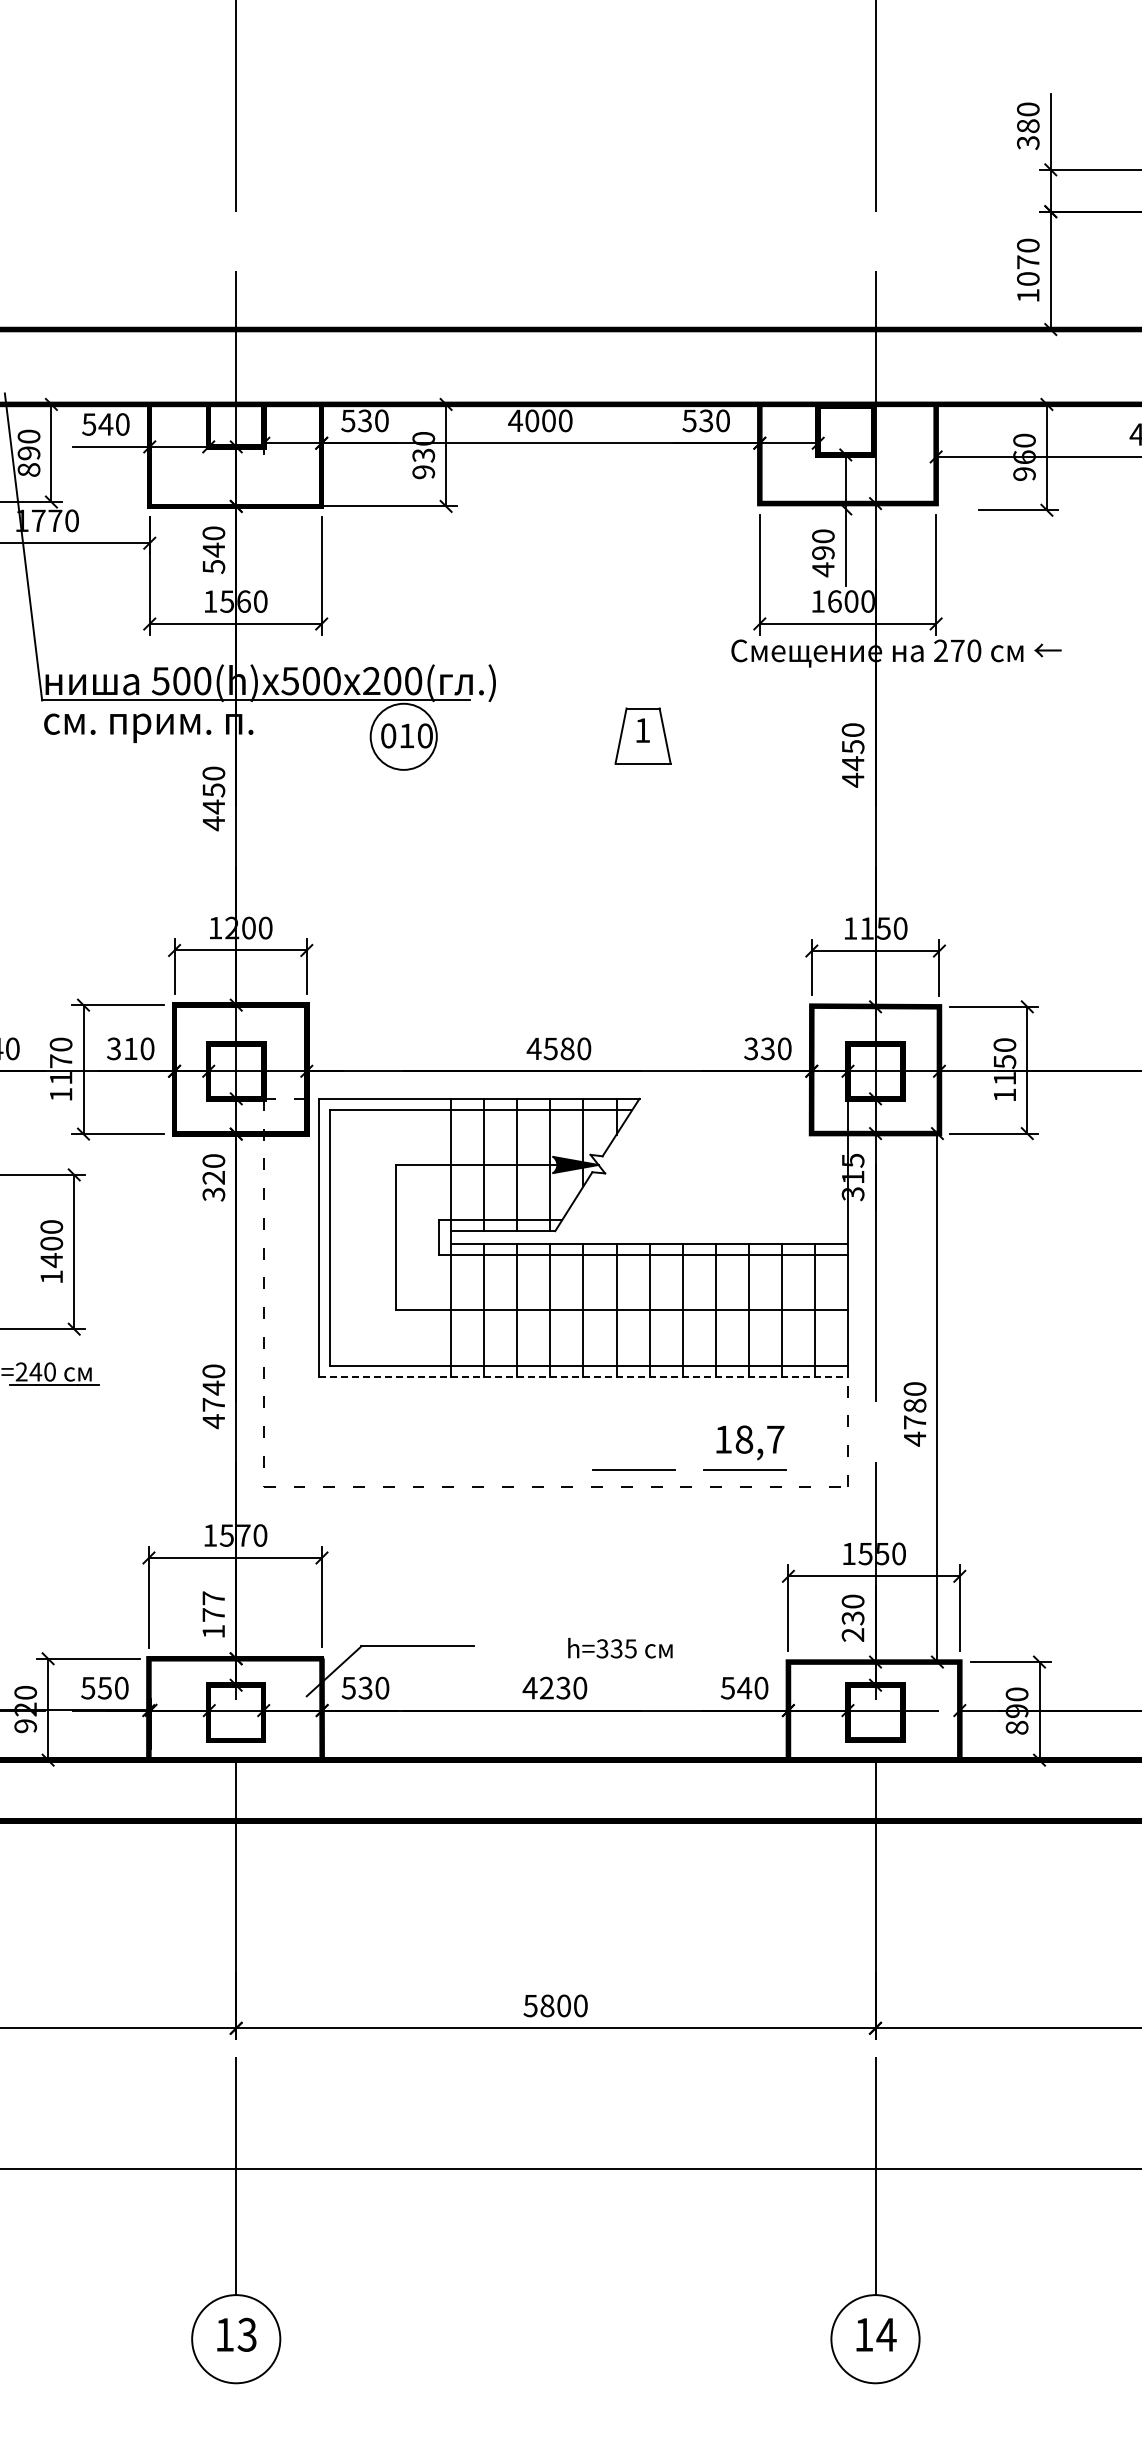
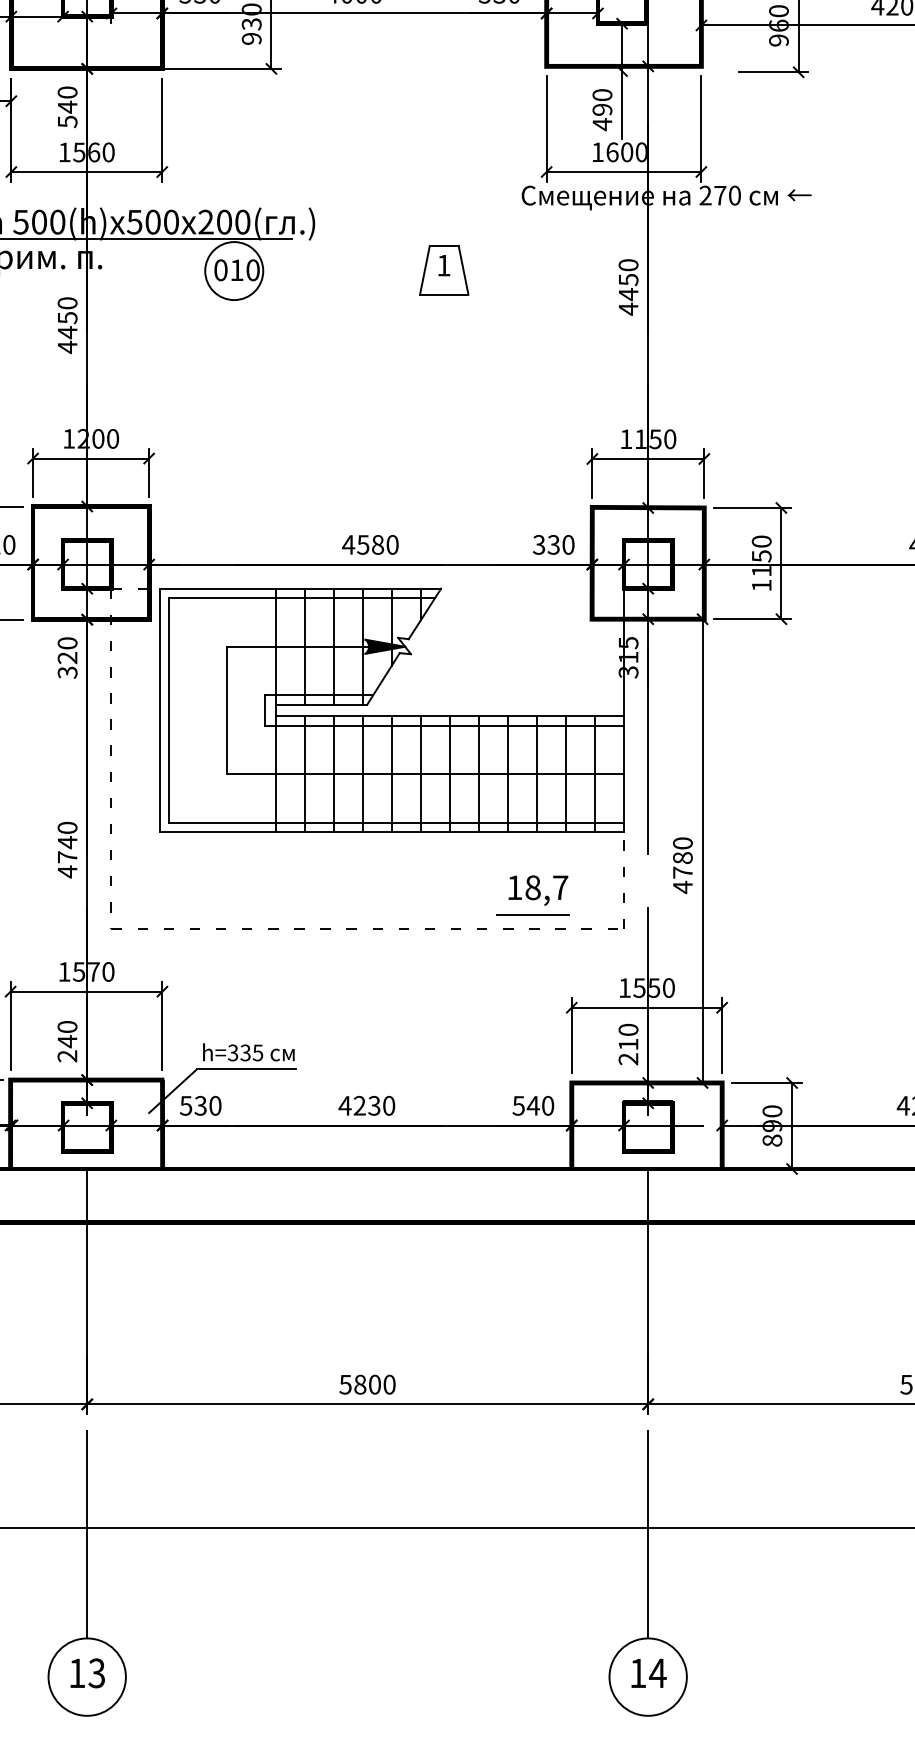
line: (583, 1376) -> (391, 832), dashed -> solid
line: (633, 1469) -> (435, 913), removed
text: (213, 1614) -> (67, 1041), 177 -> 240
text: (852, 1618) -> (628, 1044), 230 -> 210
text: (620, 1648) -> (248, 1052), moved

